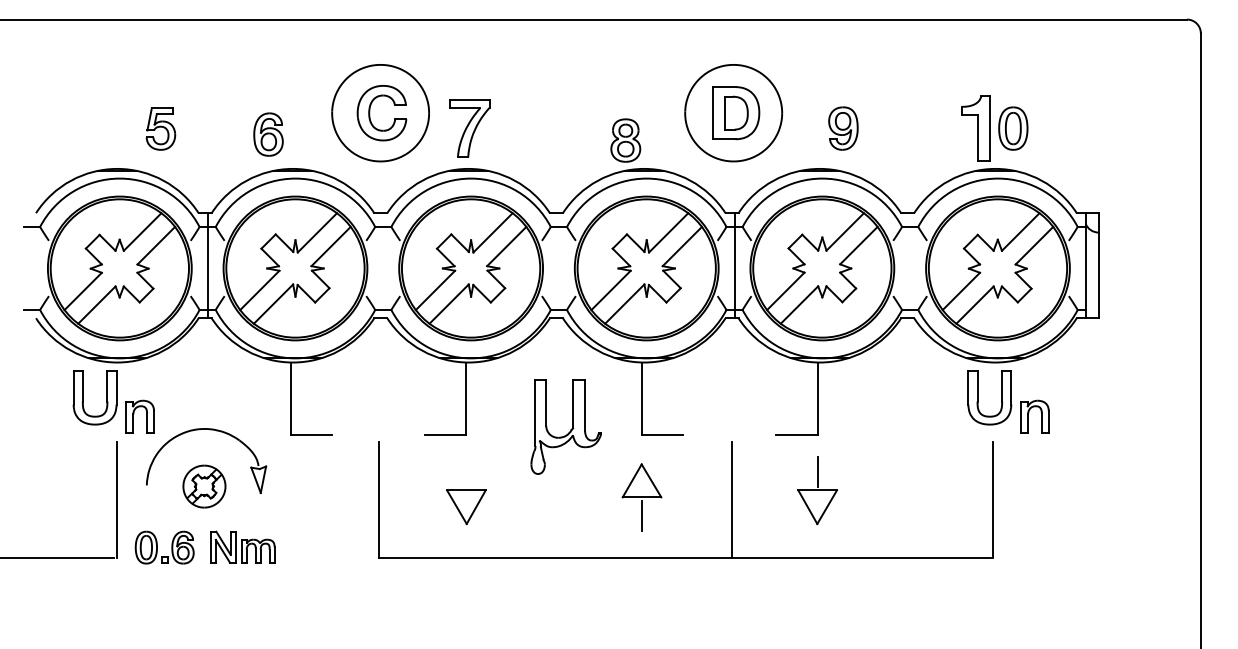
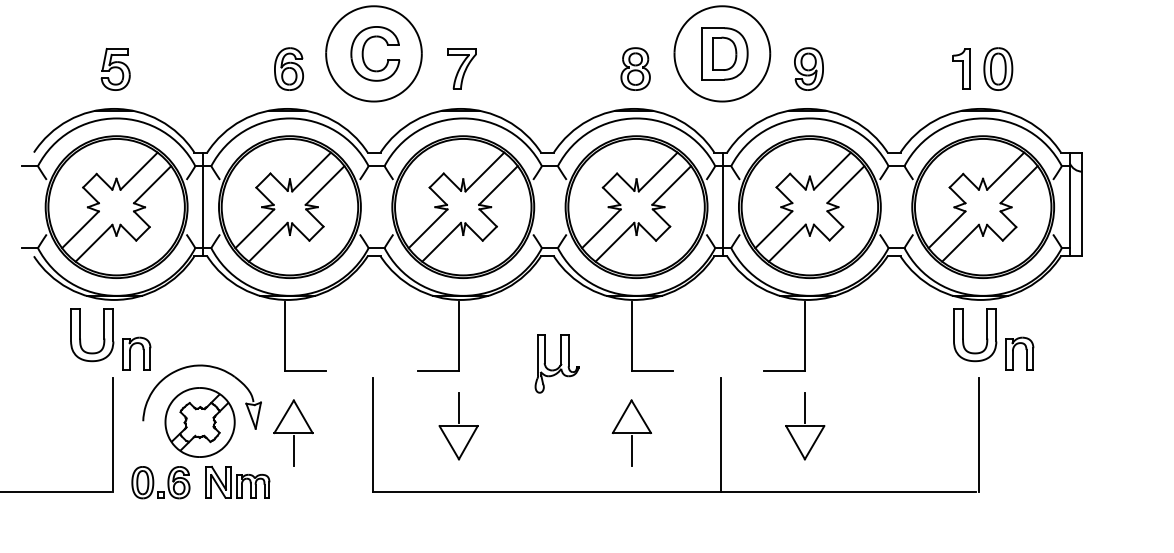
part: (160, 128) -> (115, 69), moved
part: (469, 128) -> (461, 69), size x0.71
part: (843, 128) -> (809, 69), moved
part: (976, 128) -> (961, 69), size x0.62
part: (268, 134) -> (288, 69), moved
part: (625, 140) -> (635, 69), moved
part: (565, 427) -> (556, 364), size x0.62
line: (466, 471) -> (458, 407), added
part: (204, 486) -> (200, 422), size x1.67
part: (298, 497) -> (292, 433), added

